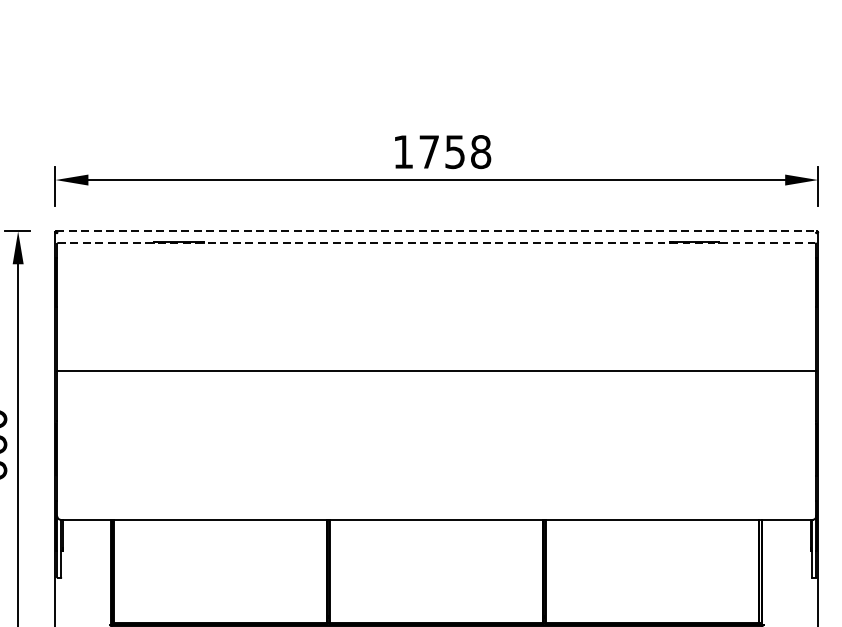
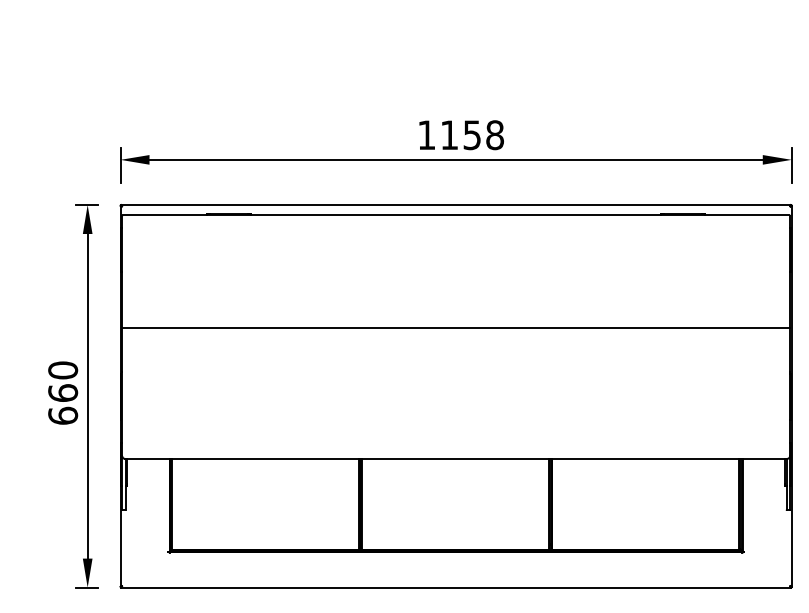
text: (429, 151) -> (449, 134), 1758 -> 1158
line: (437, 231) -> (456, 205), dashed -> solid
line: (436, 243) -> (455, 215), dashed -> solid

